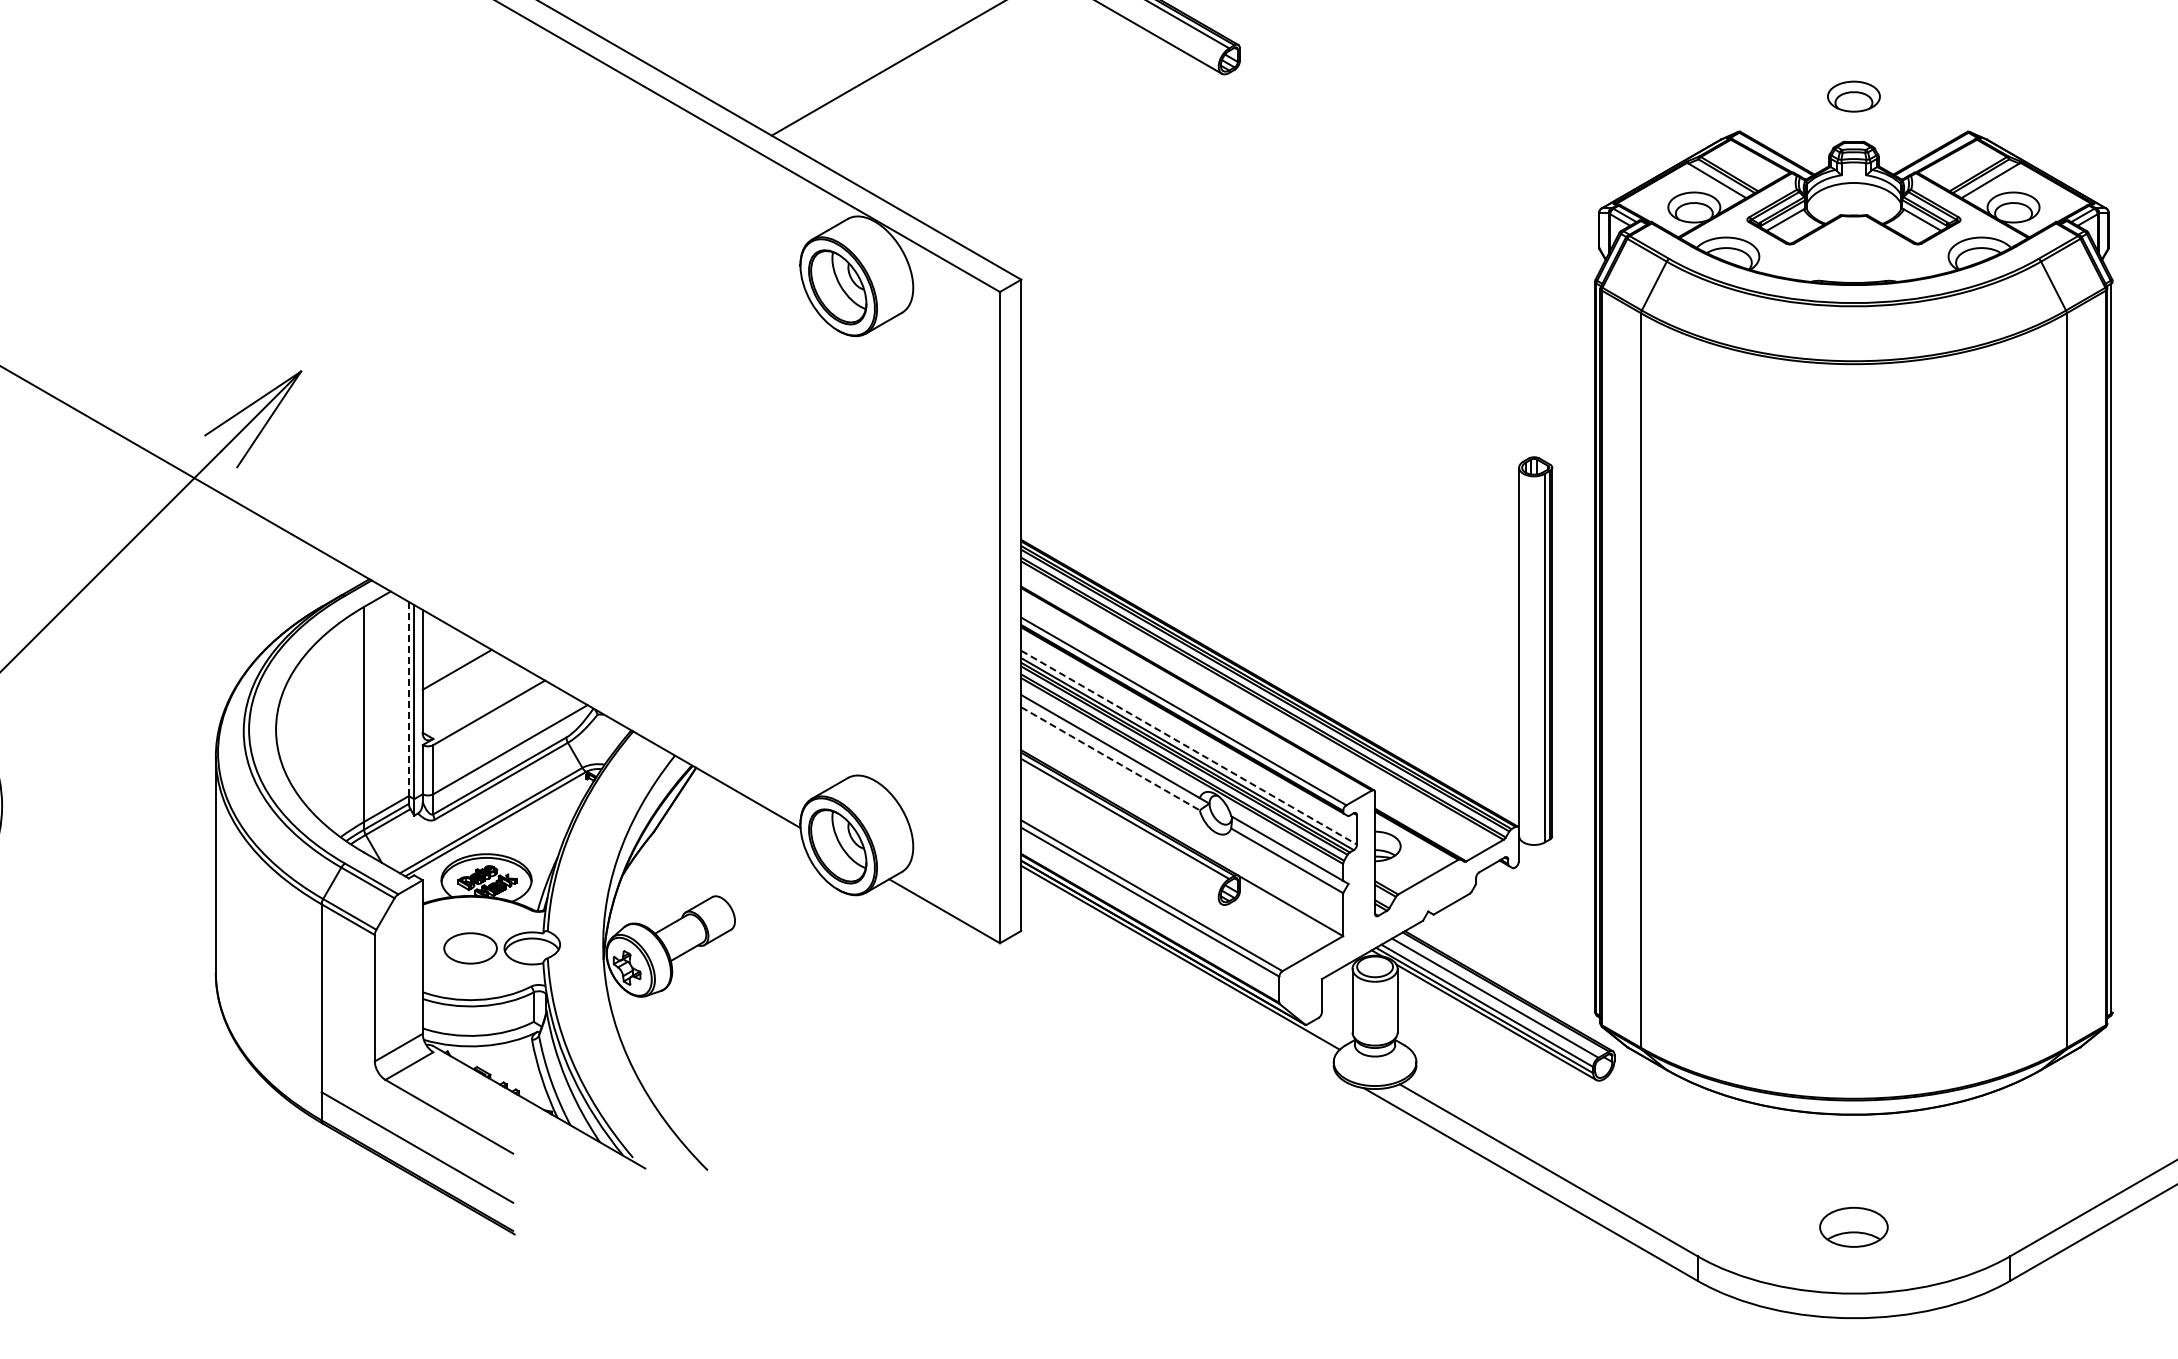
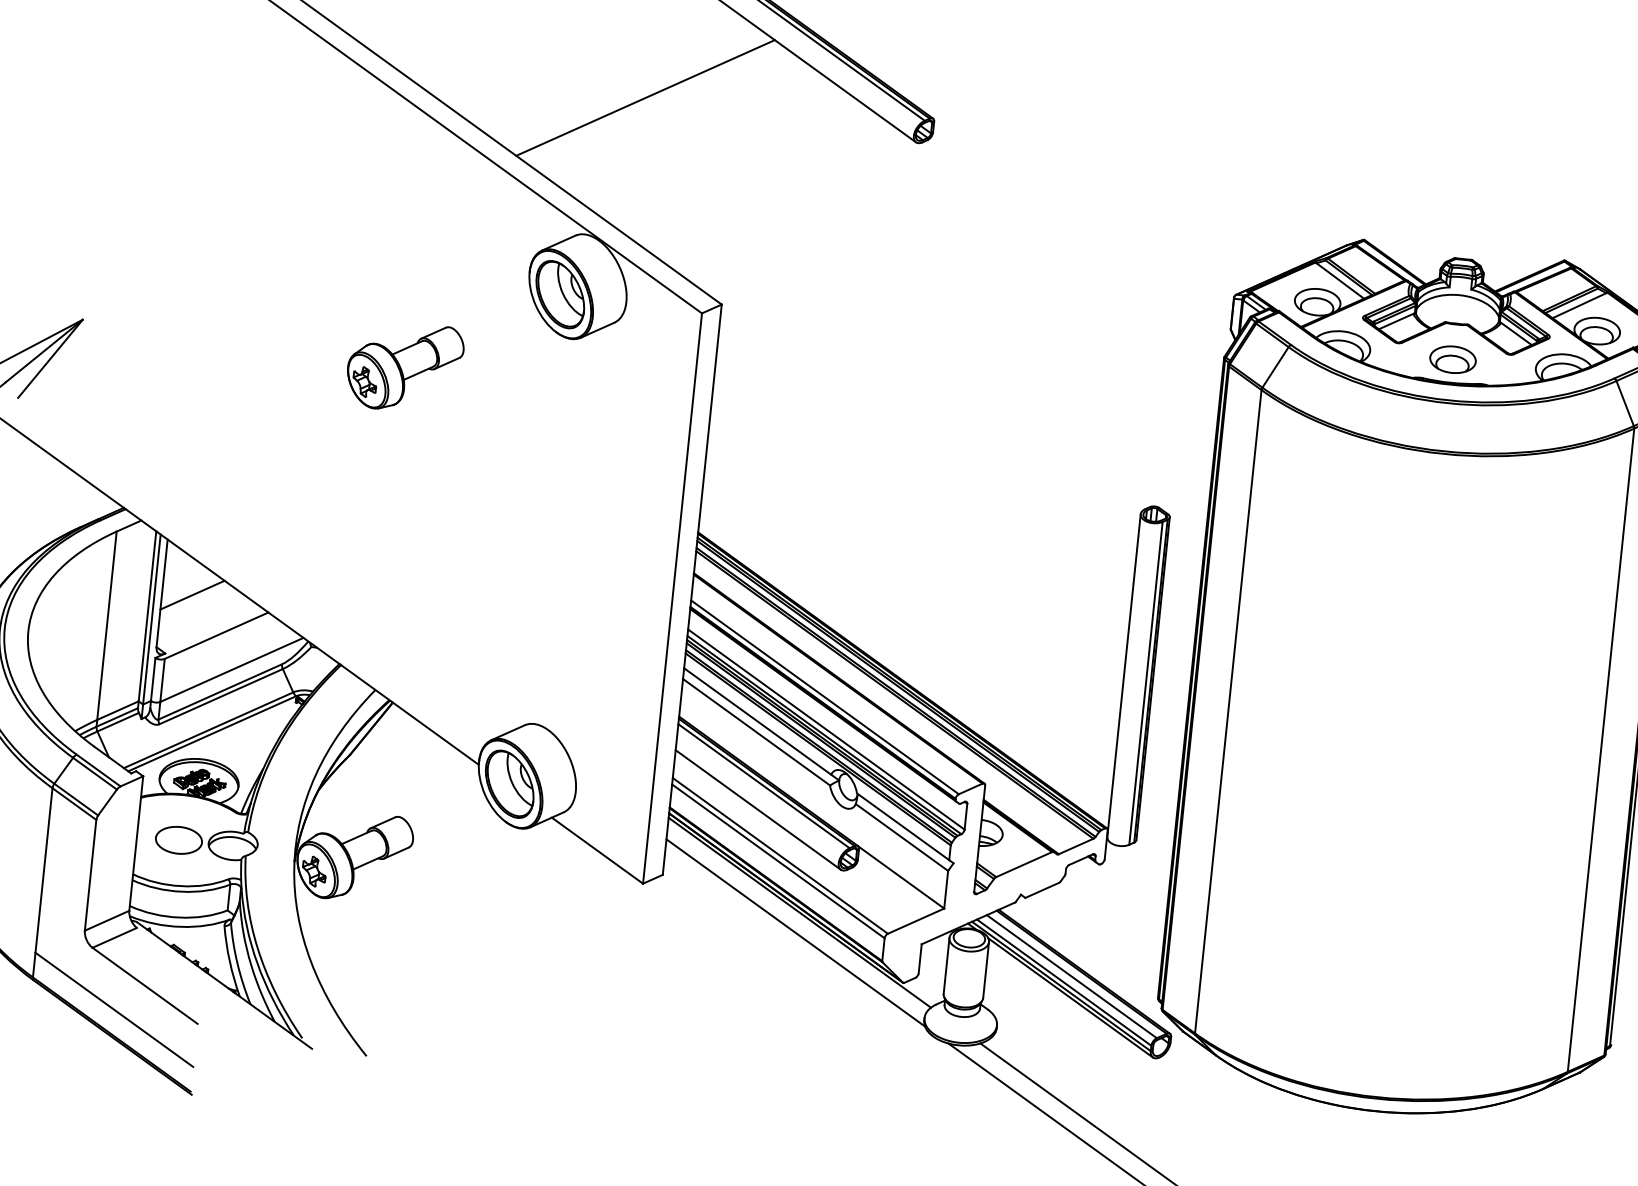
part: (1853, 96) -> (1452, 359), moved
part: (670, 387) -> (404, 367), added
line: (408, 698) -> (147, 615), dashed -> solid
line: (1189, 747) -> (826, 729), dashed -> solid
line: (1110, 759) -> (756, 732), dashed -> solid
line: (1121, 846) -> (758, 809), added
line: (1178, 980) -> (796, 932), added

